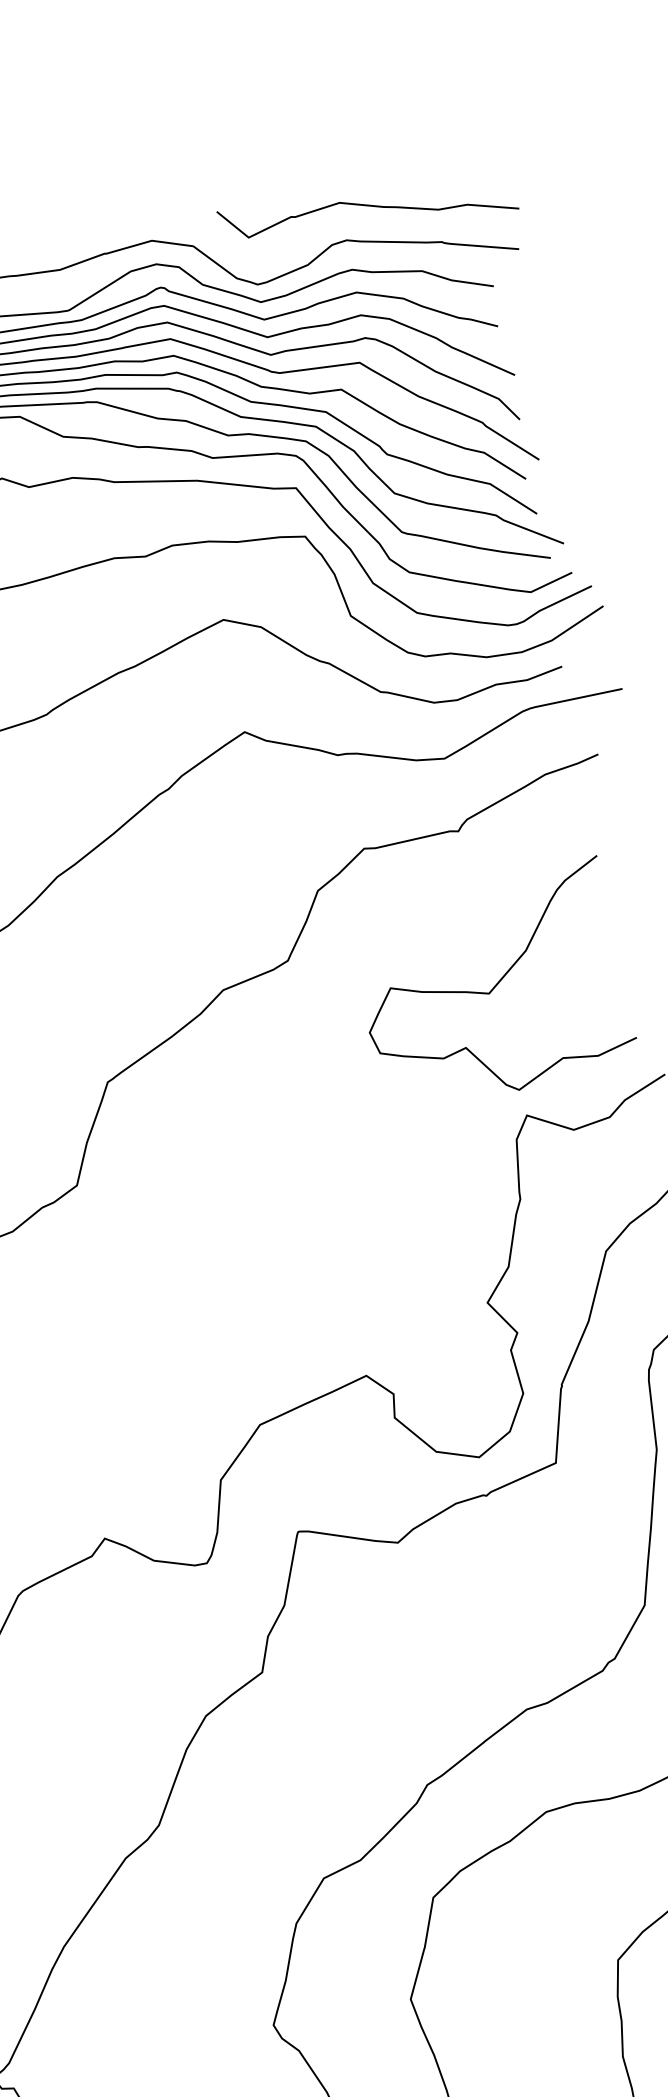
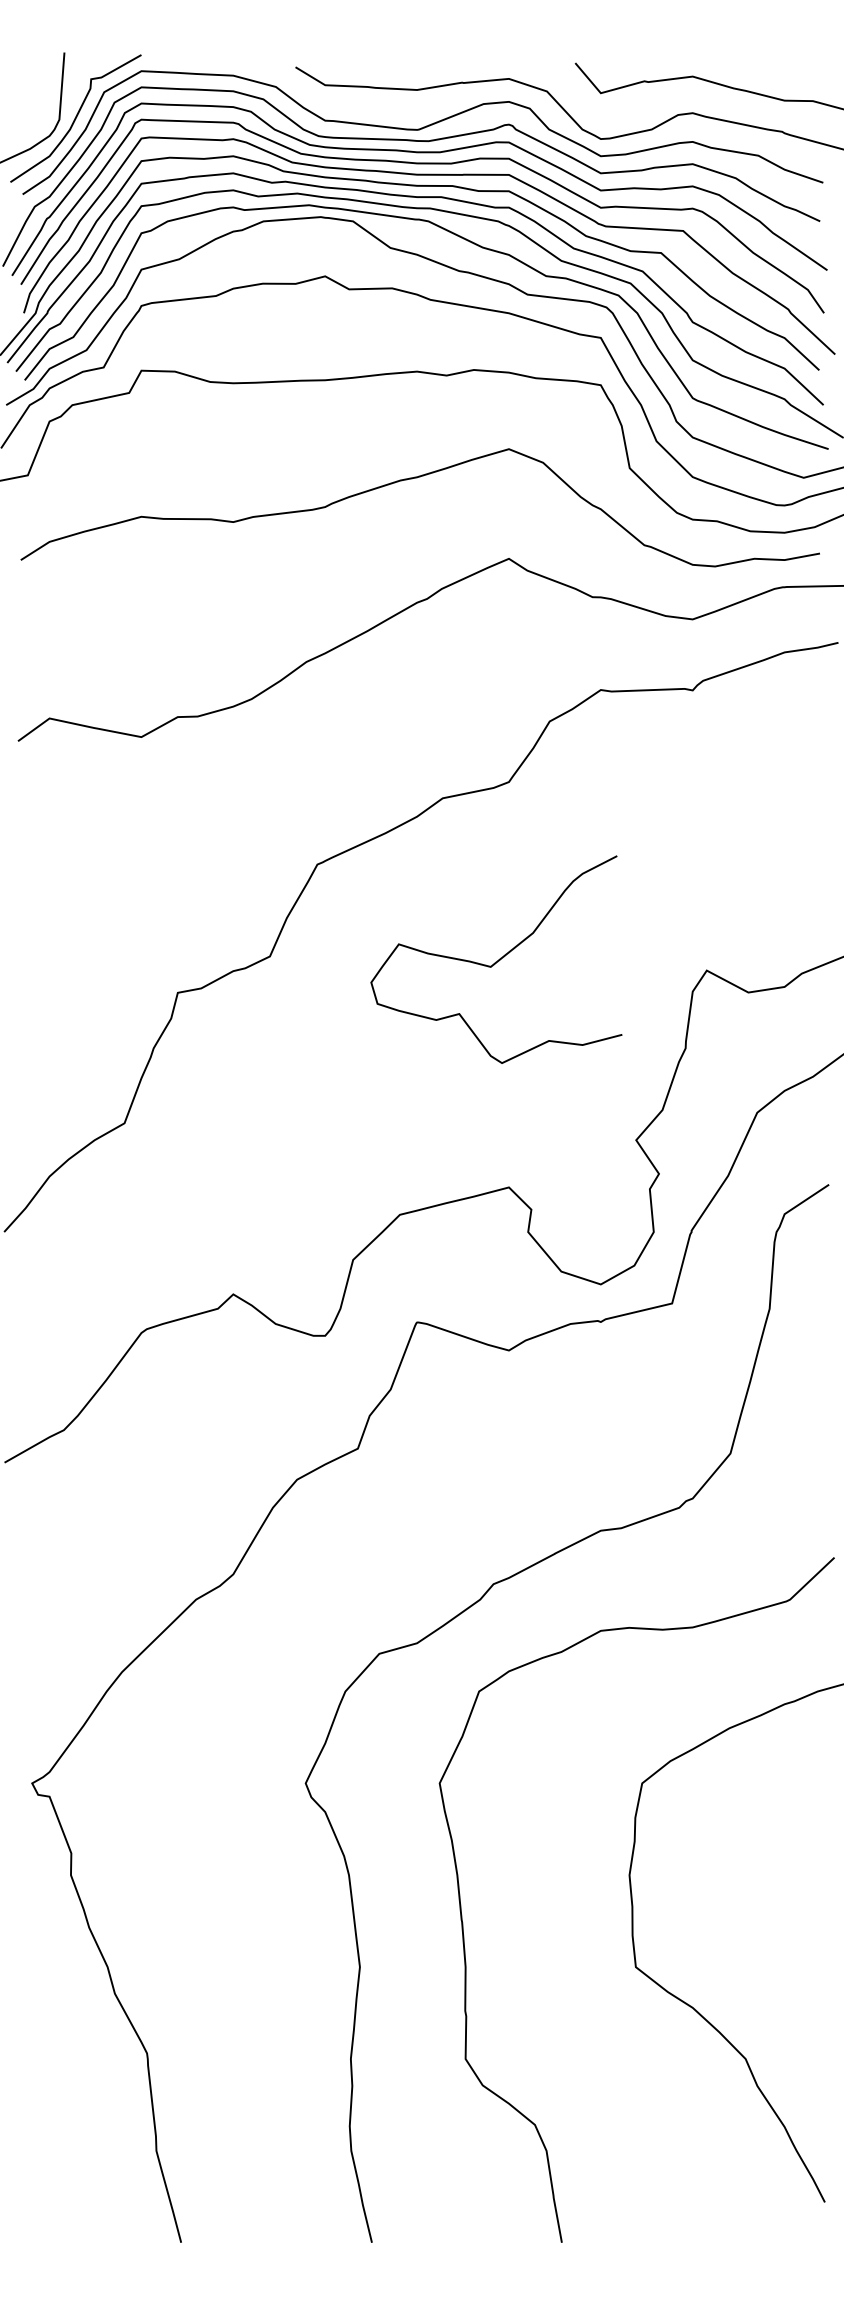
curve: (494, 985) -> (497, 960), moved

